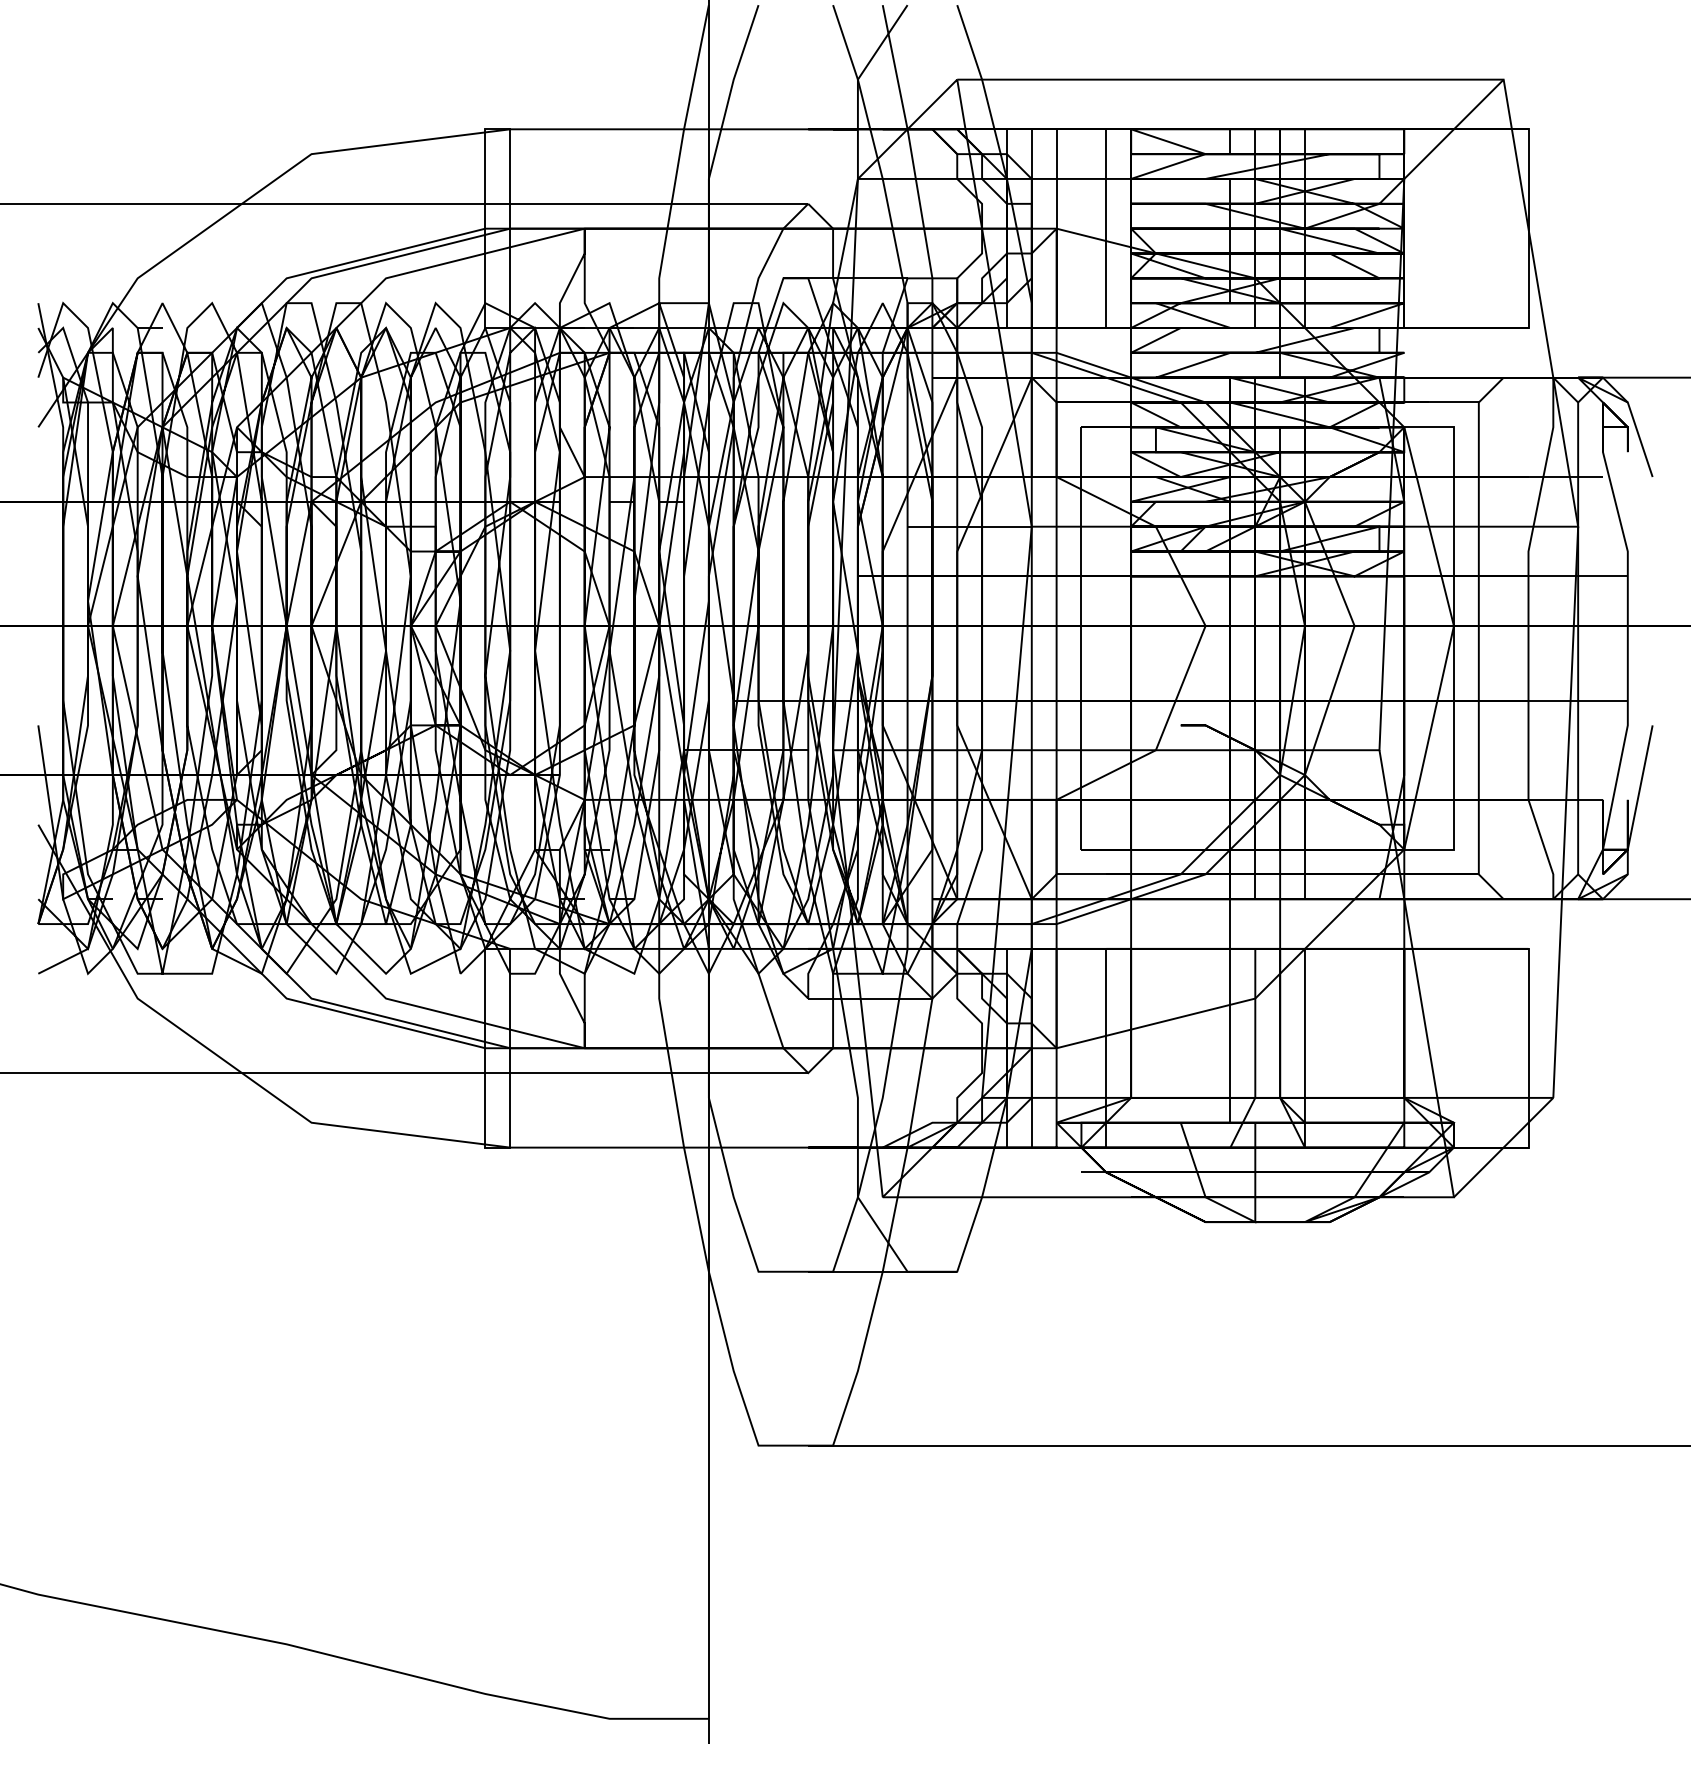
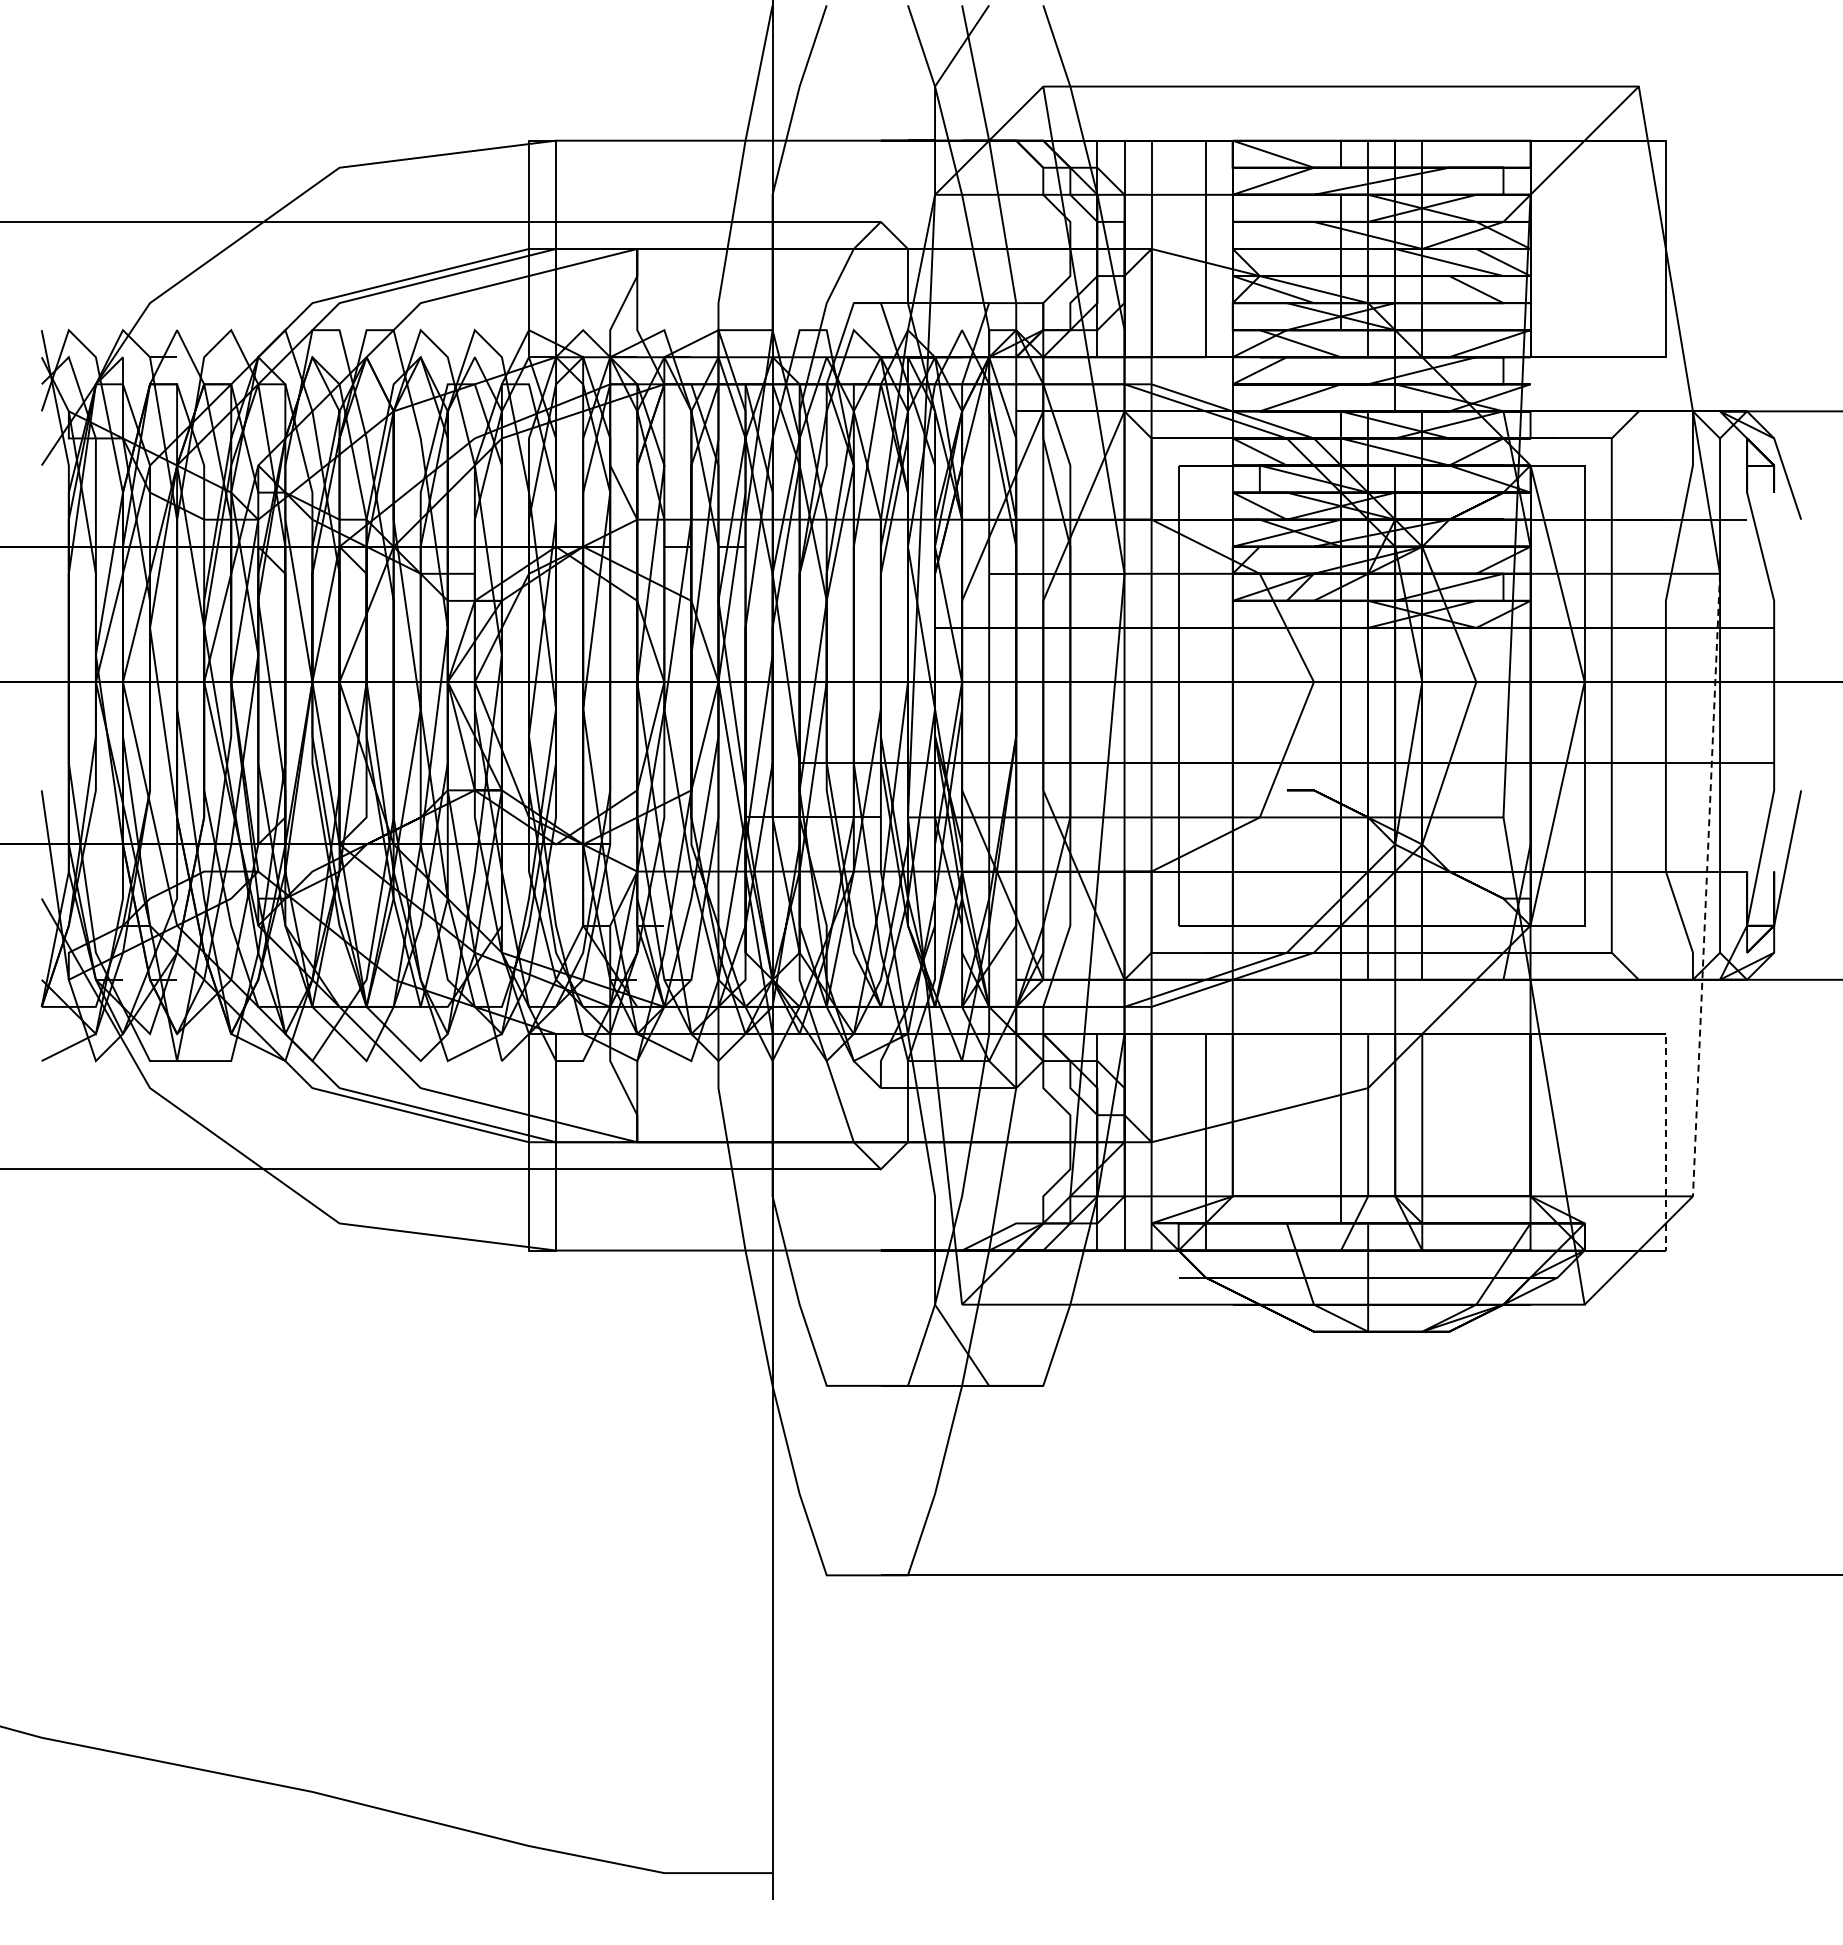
line: (1565, 812) -> (1706, 885), solid -> dashed
line: (1528, 1047) -> (1665, 1141), solid -> dashed

